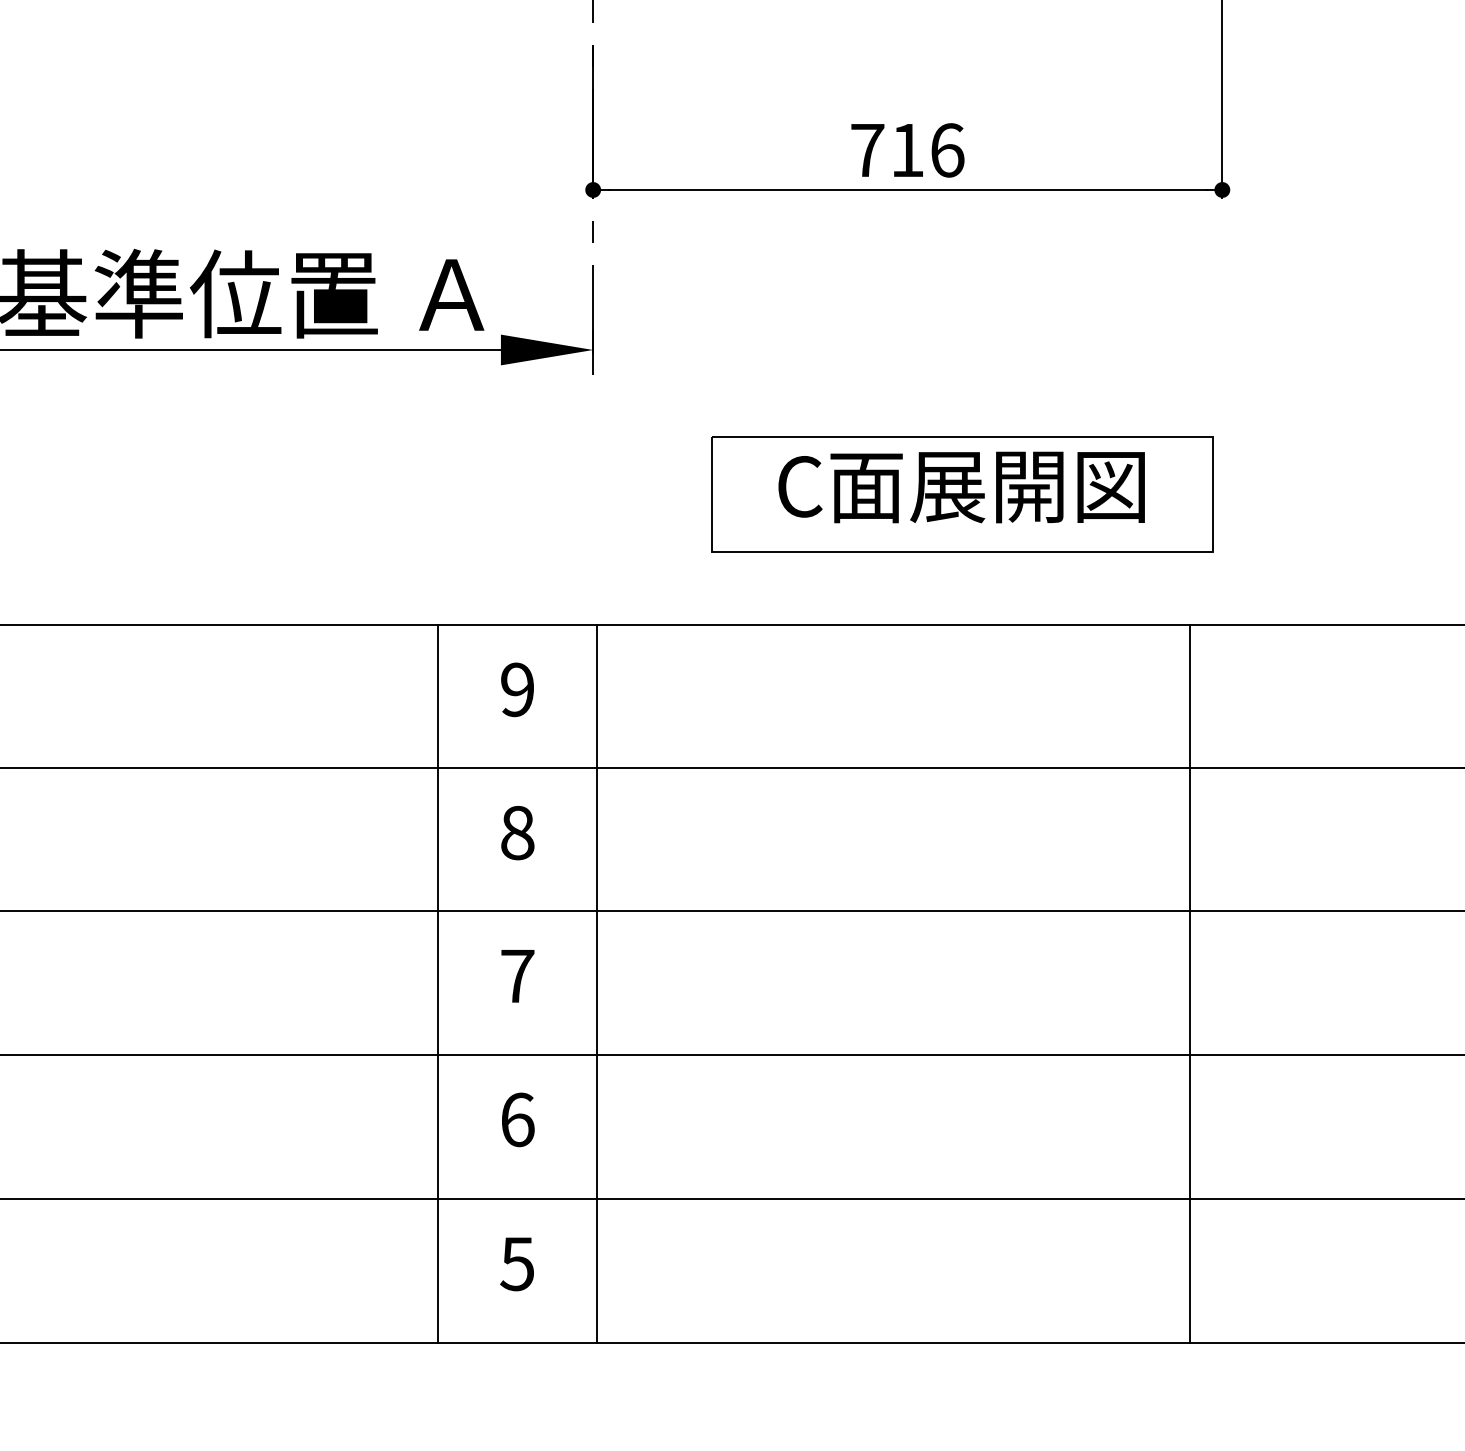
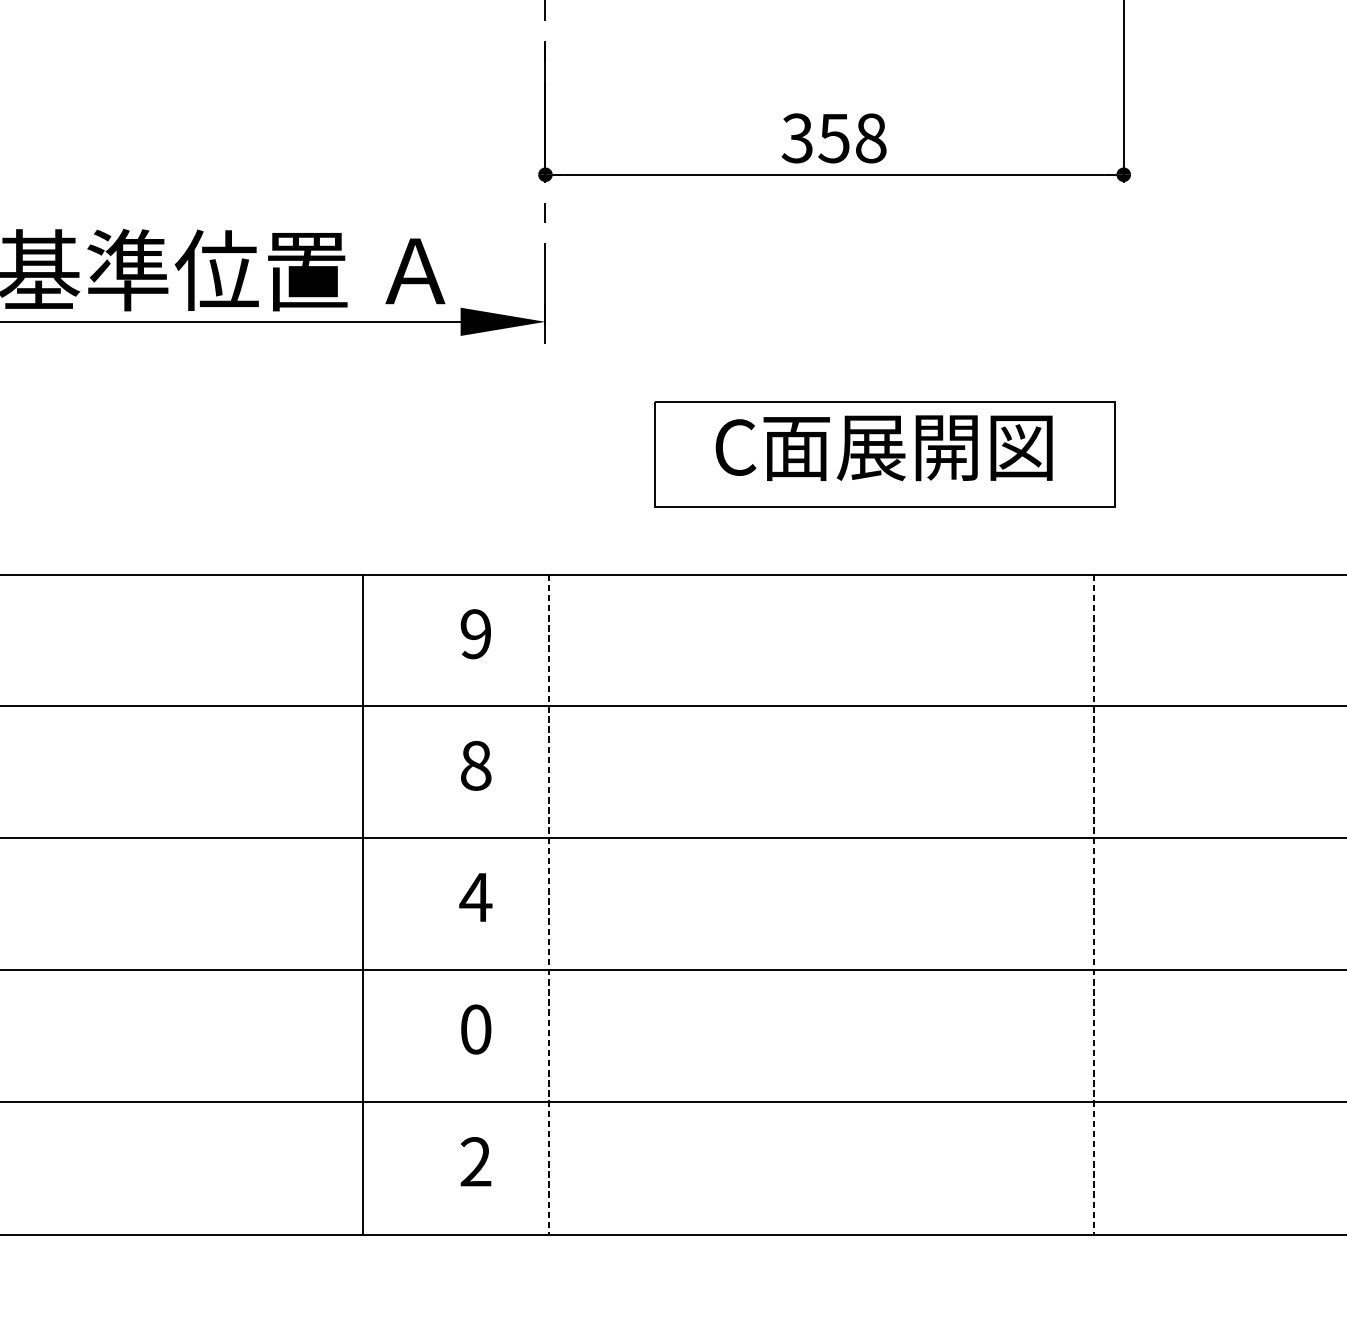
text: (907, 150) -> (834, 138), 716 -> 358
text: (517, 976) -> (475, 897), 7 -> 4
line: (438, 983) -> (362, 904), moved
line: (597, 984) -> (549, 905), solid -> dashed
line: (1190, 984) -> (1094, 905), solid -> dashed
text: (517, 1119) -> (475, 1029), 6 -> 0
text: (517, 1263) -> (475, 1161), 5 -> 2

